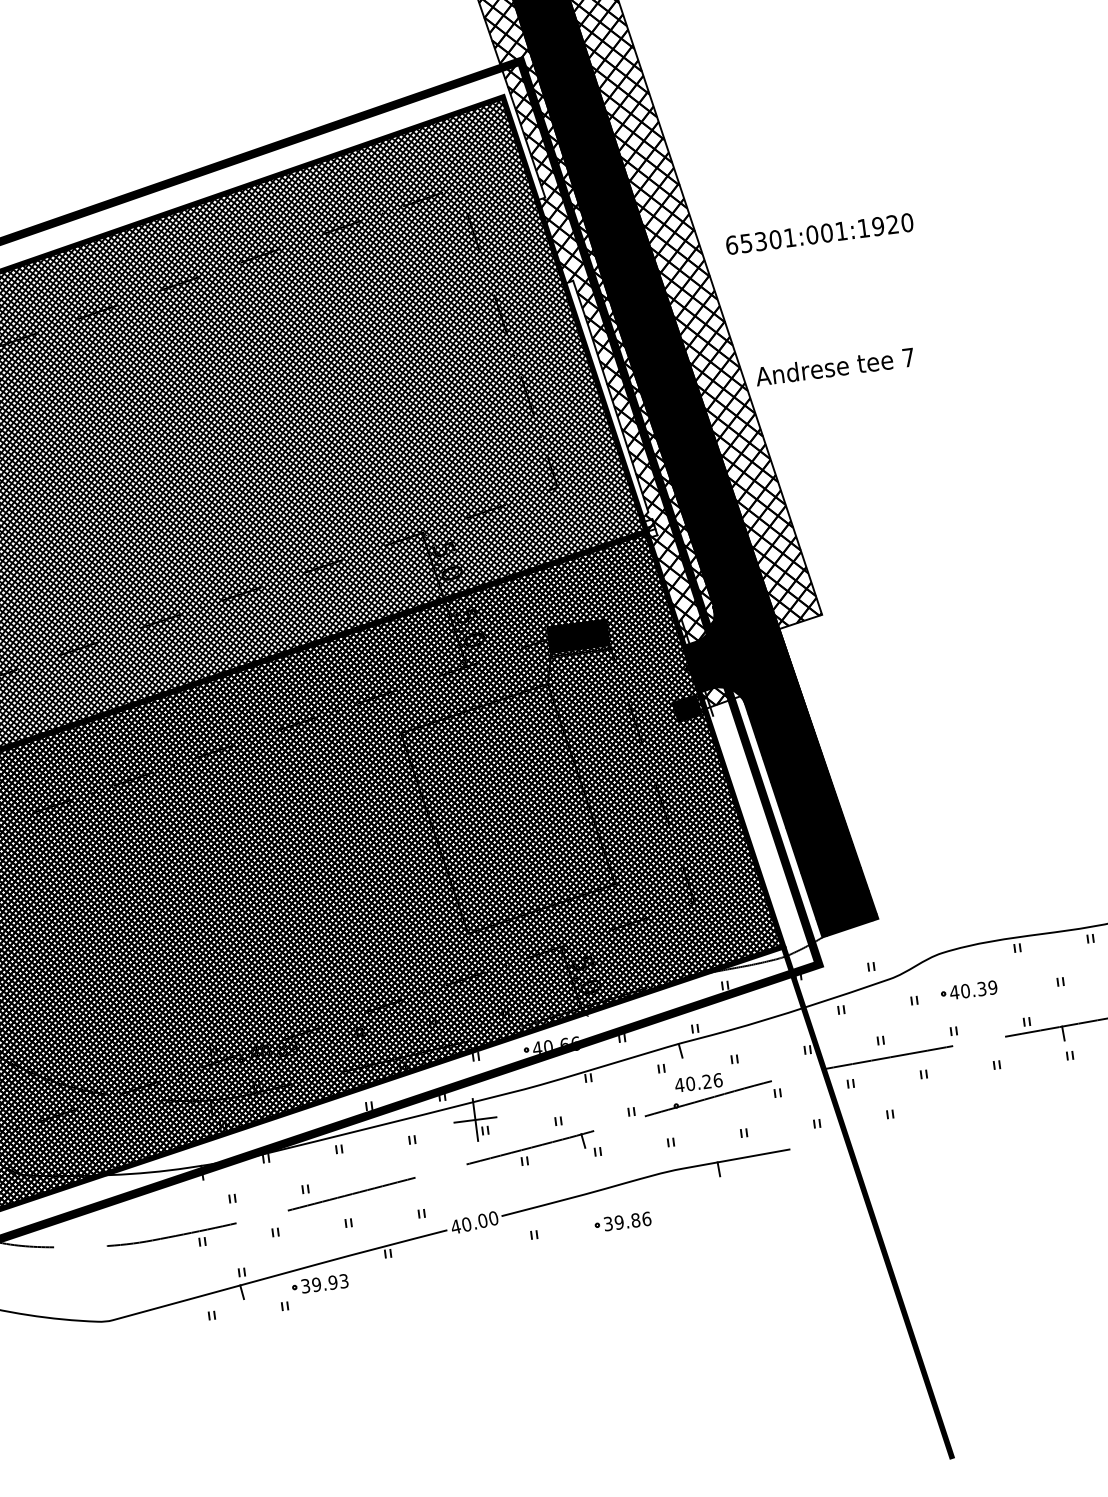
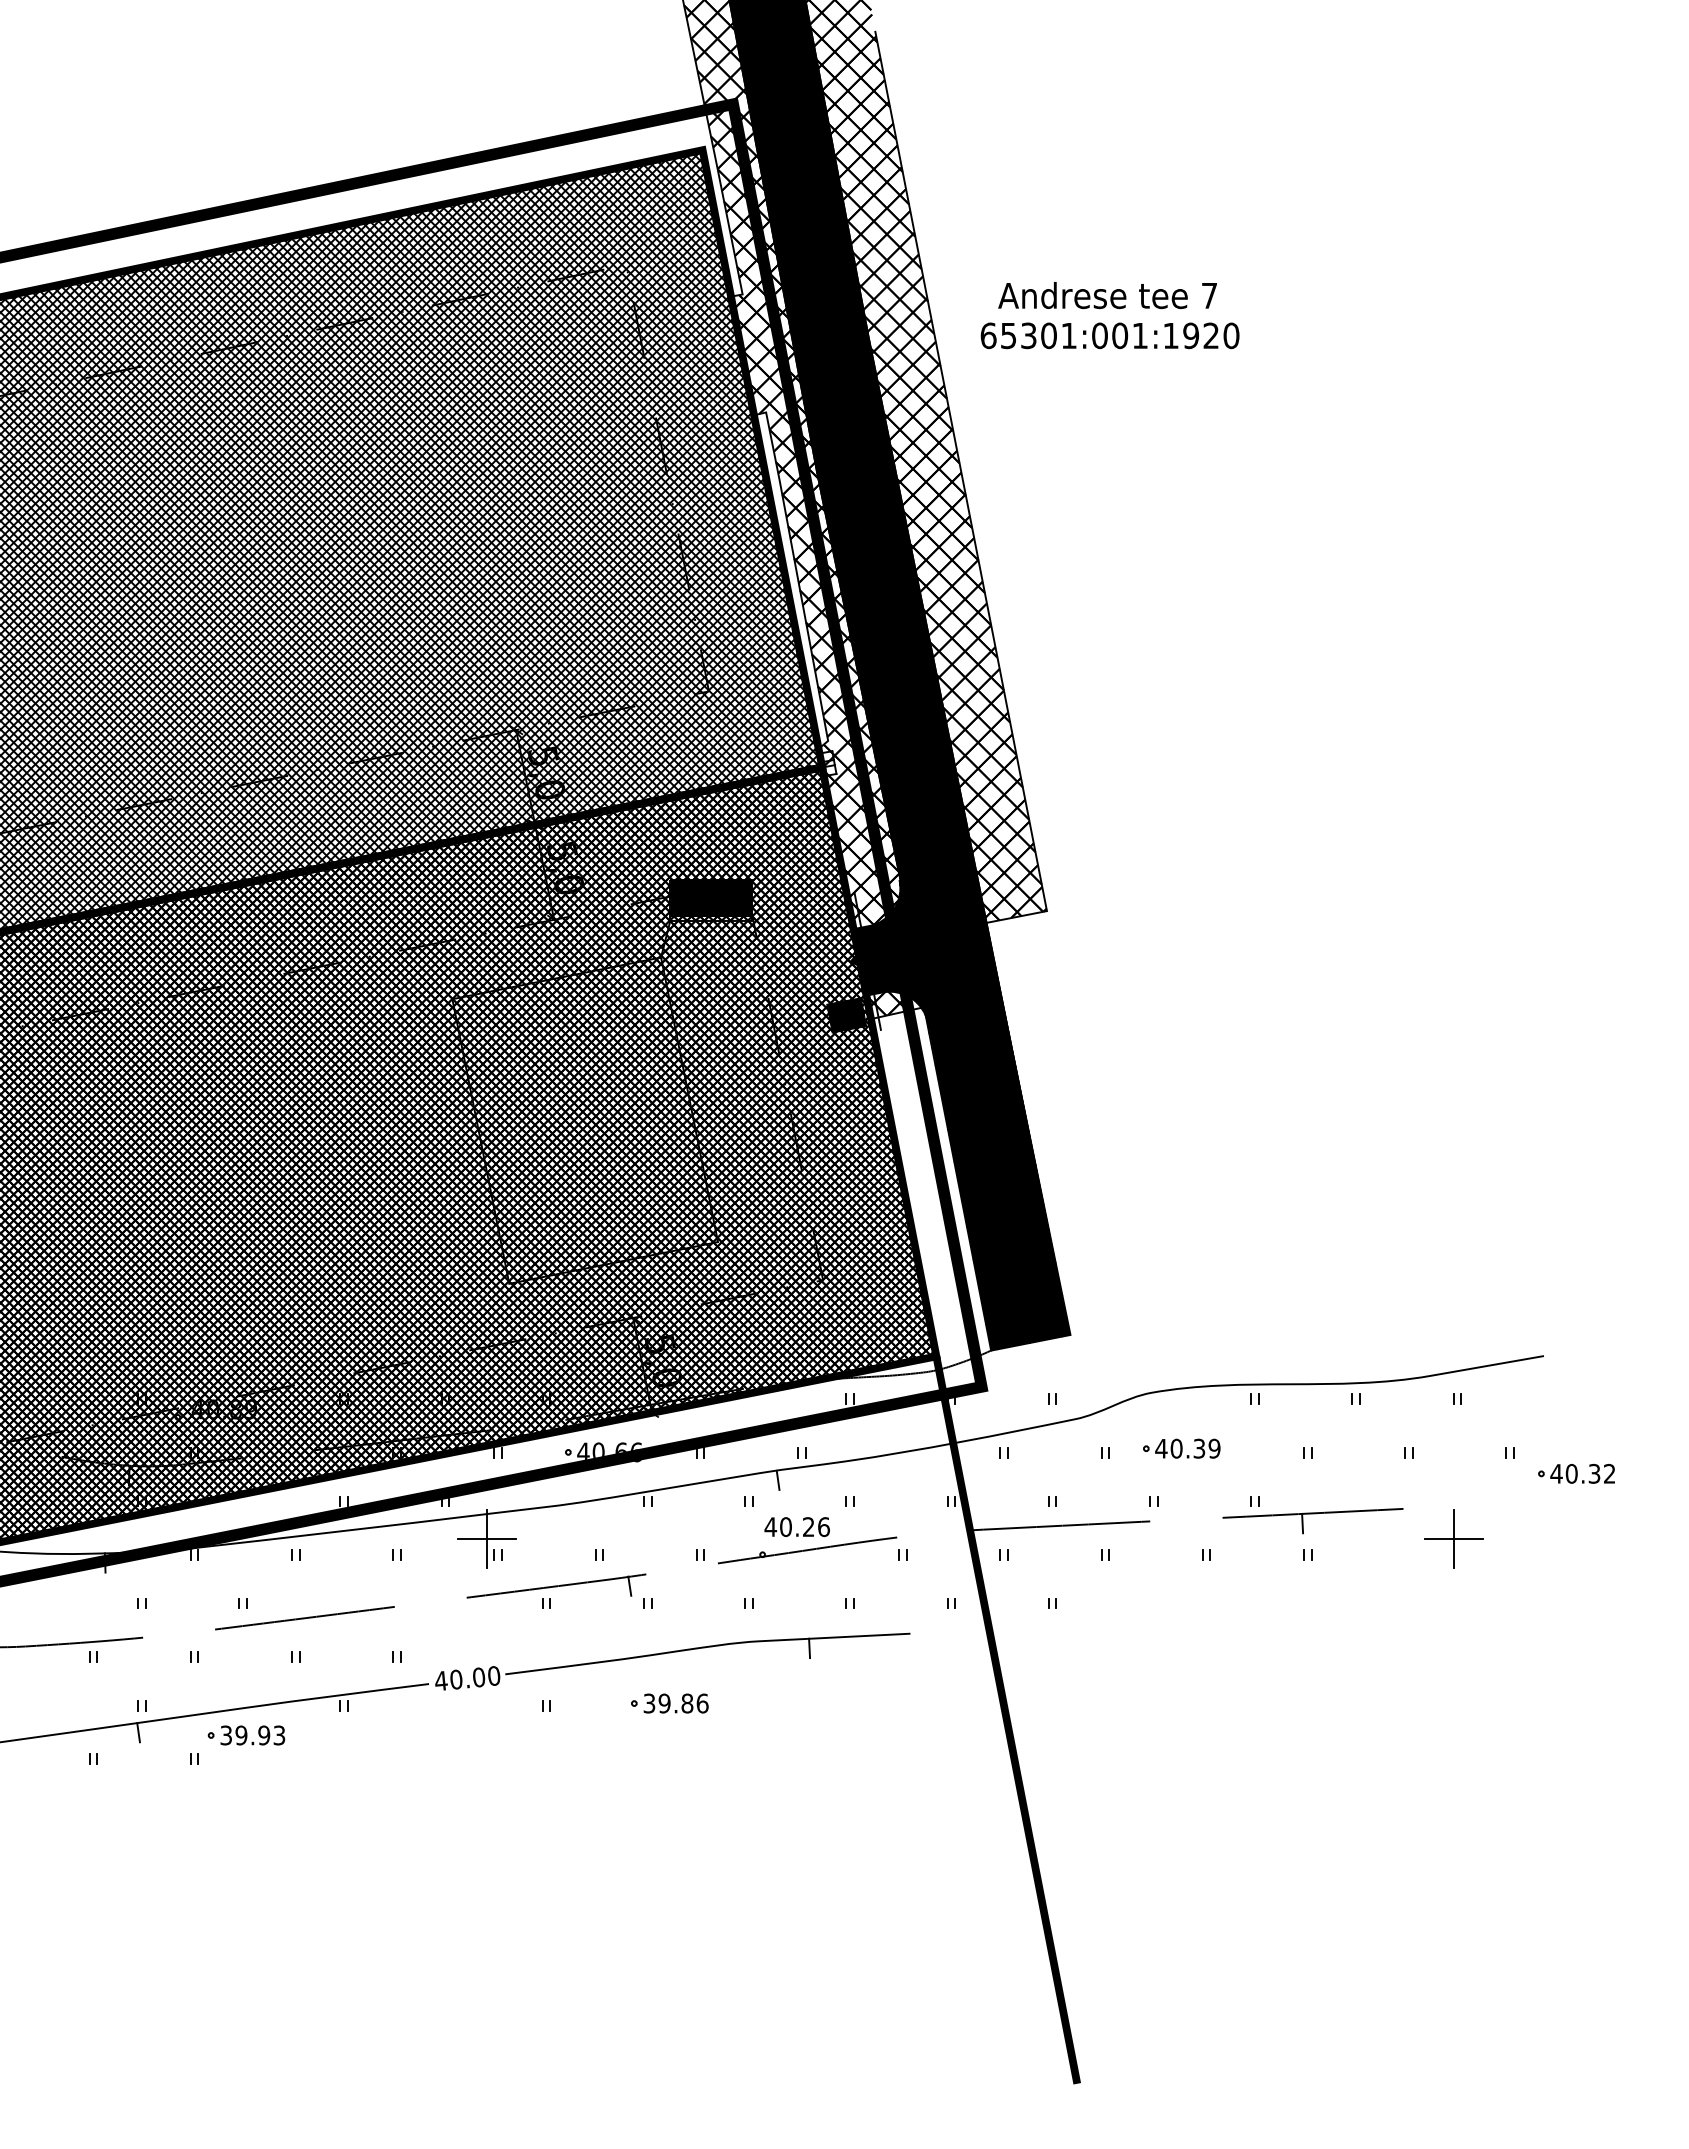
text: (819, 233) -> (1109, 335), moved
text: (834, 366) -> (1107, 295), moved

